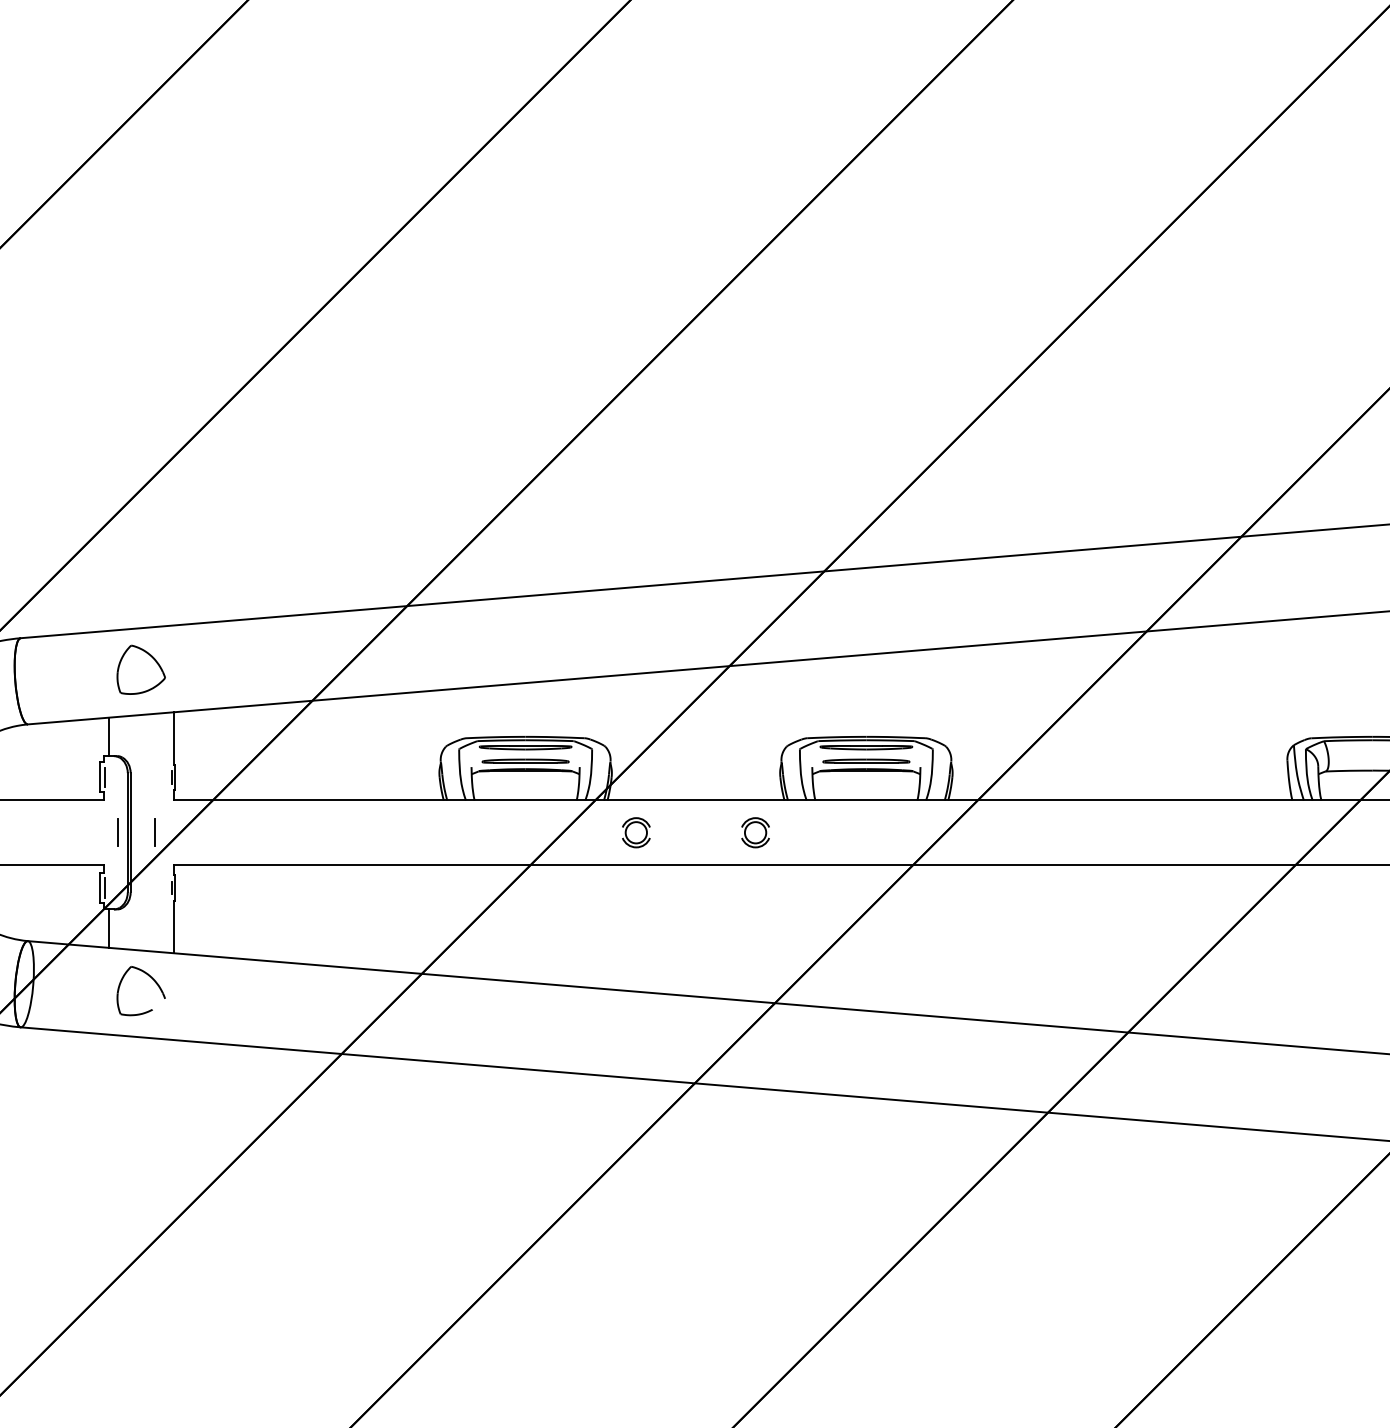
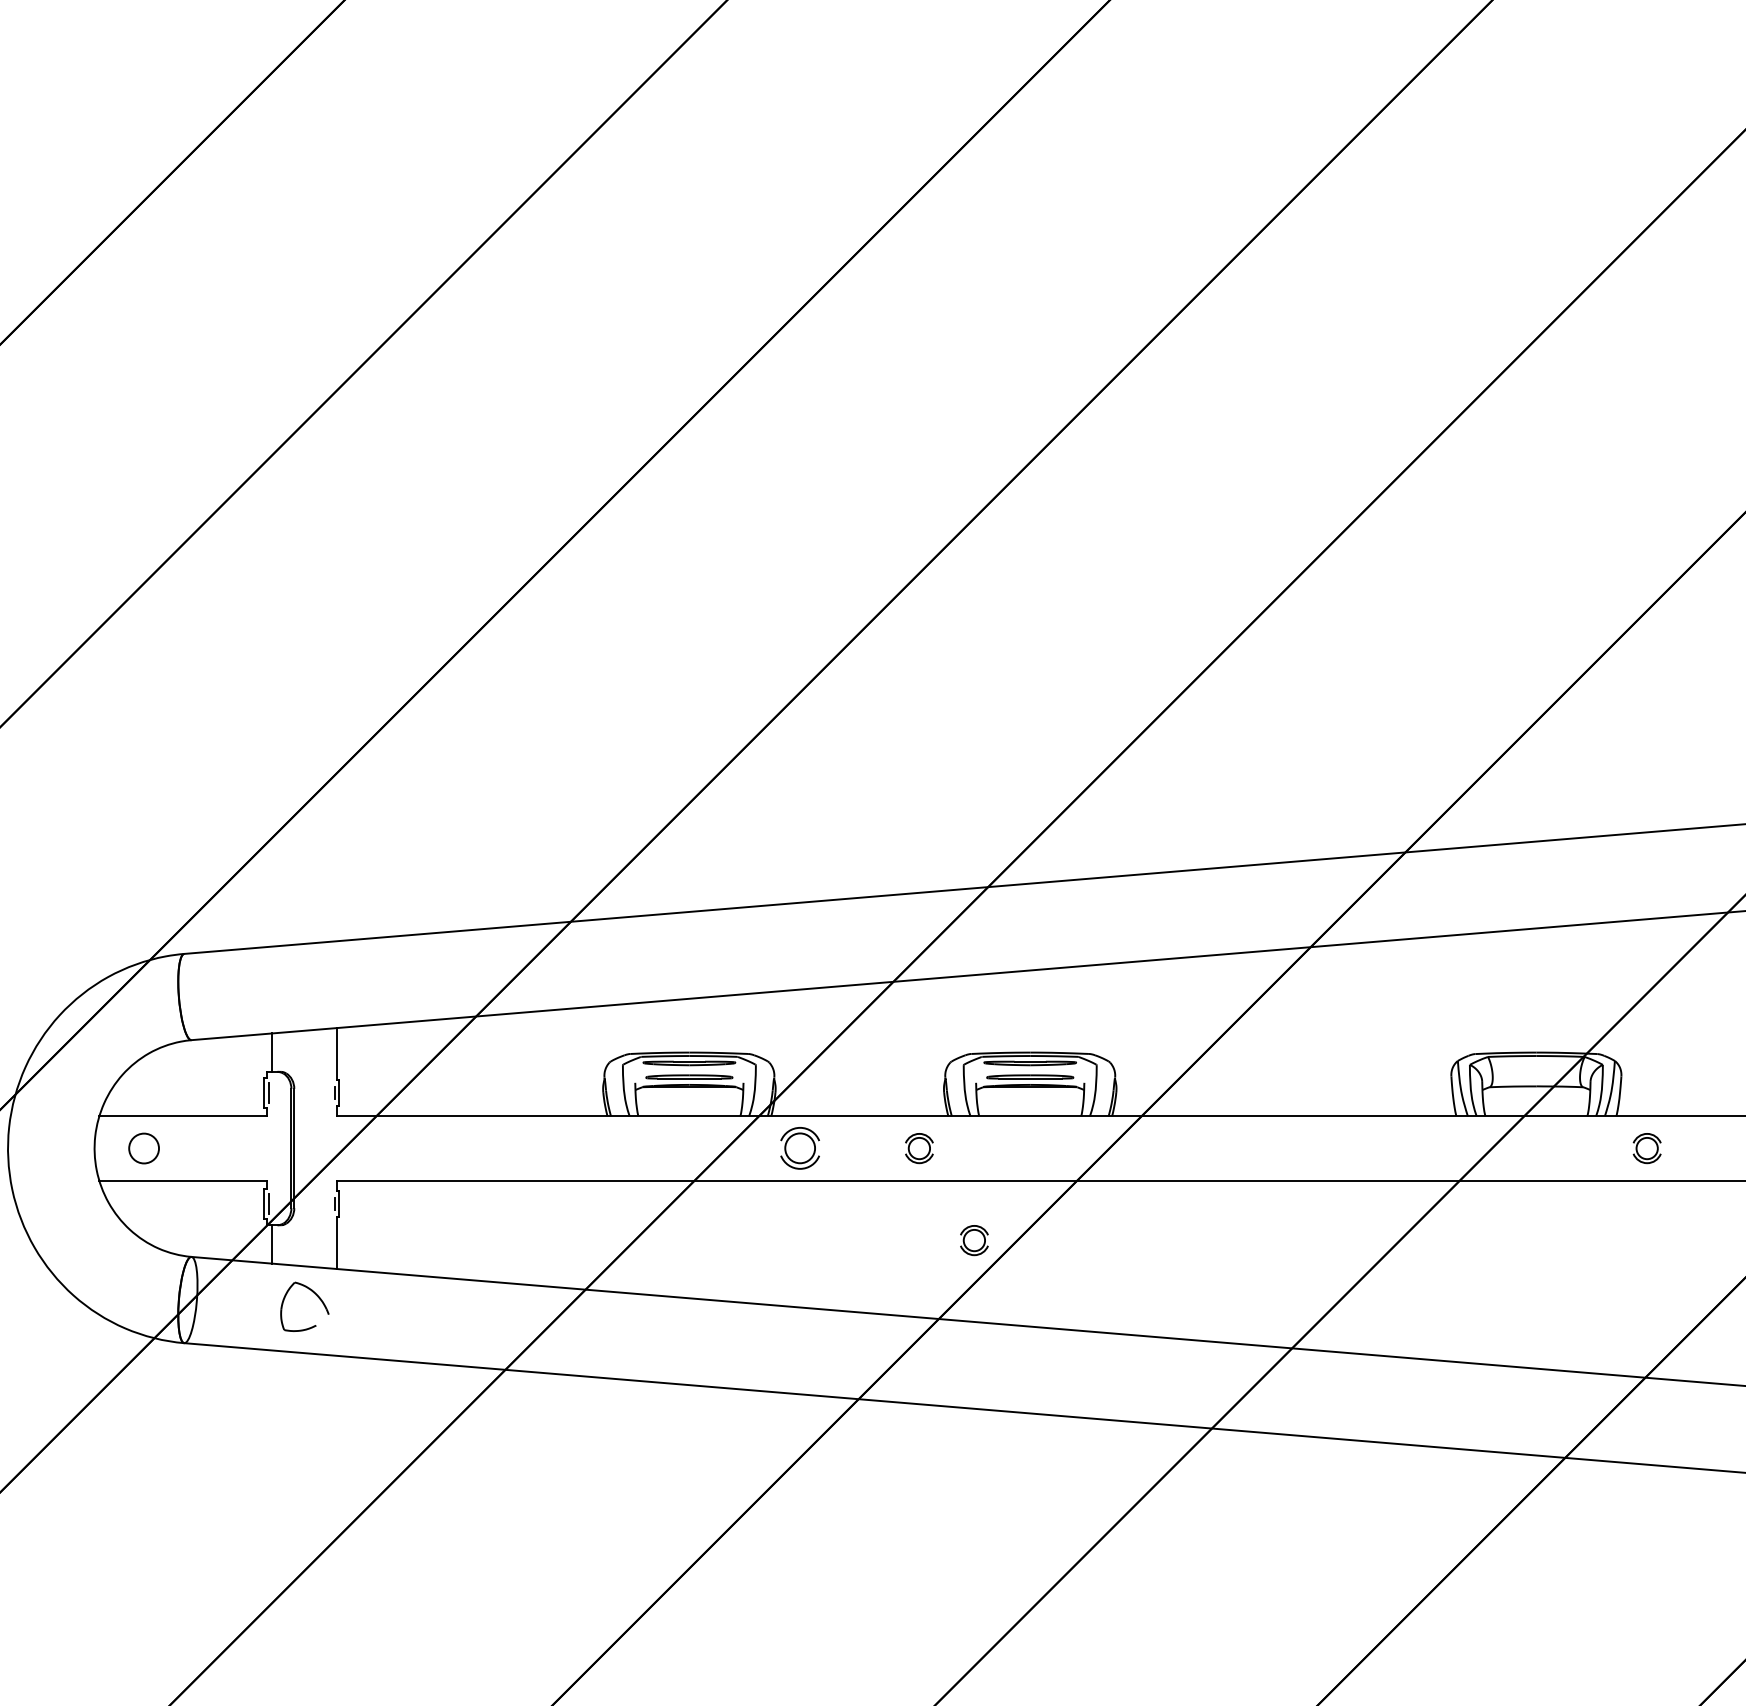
part: (140, 669) -> (304, 985), removed
line: (117, 832) -> (281, 1148), removed
line: (154, 832) -> (318, 1148), removed
part: (635, 832) -> (799, 1148), size x1.4
part: (810, 924) -> (974, 1240), added

